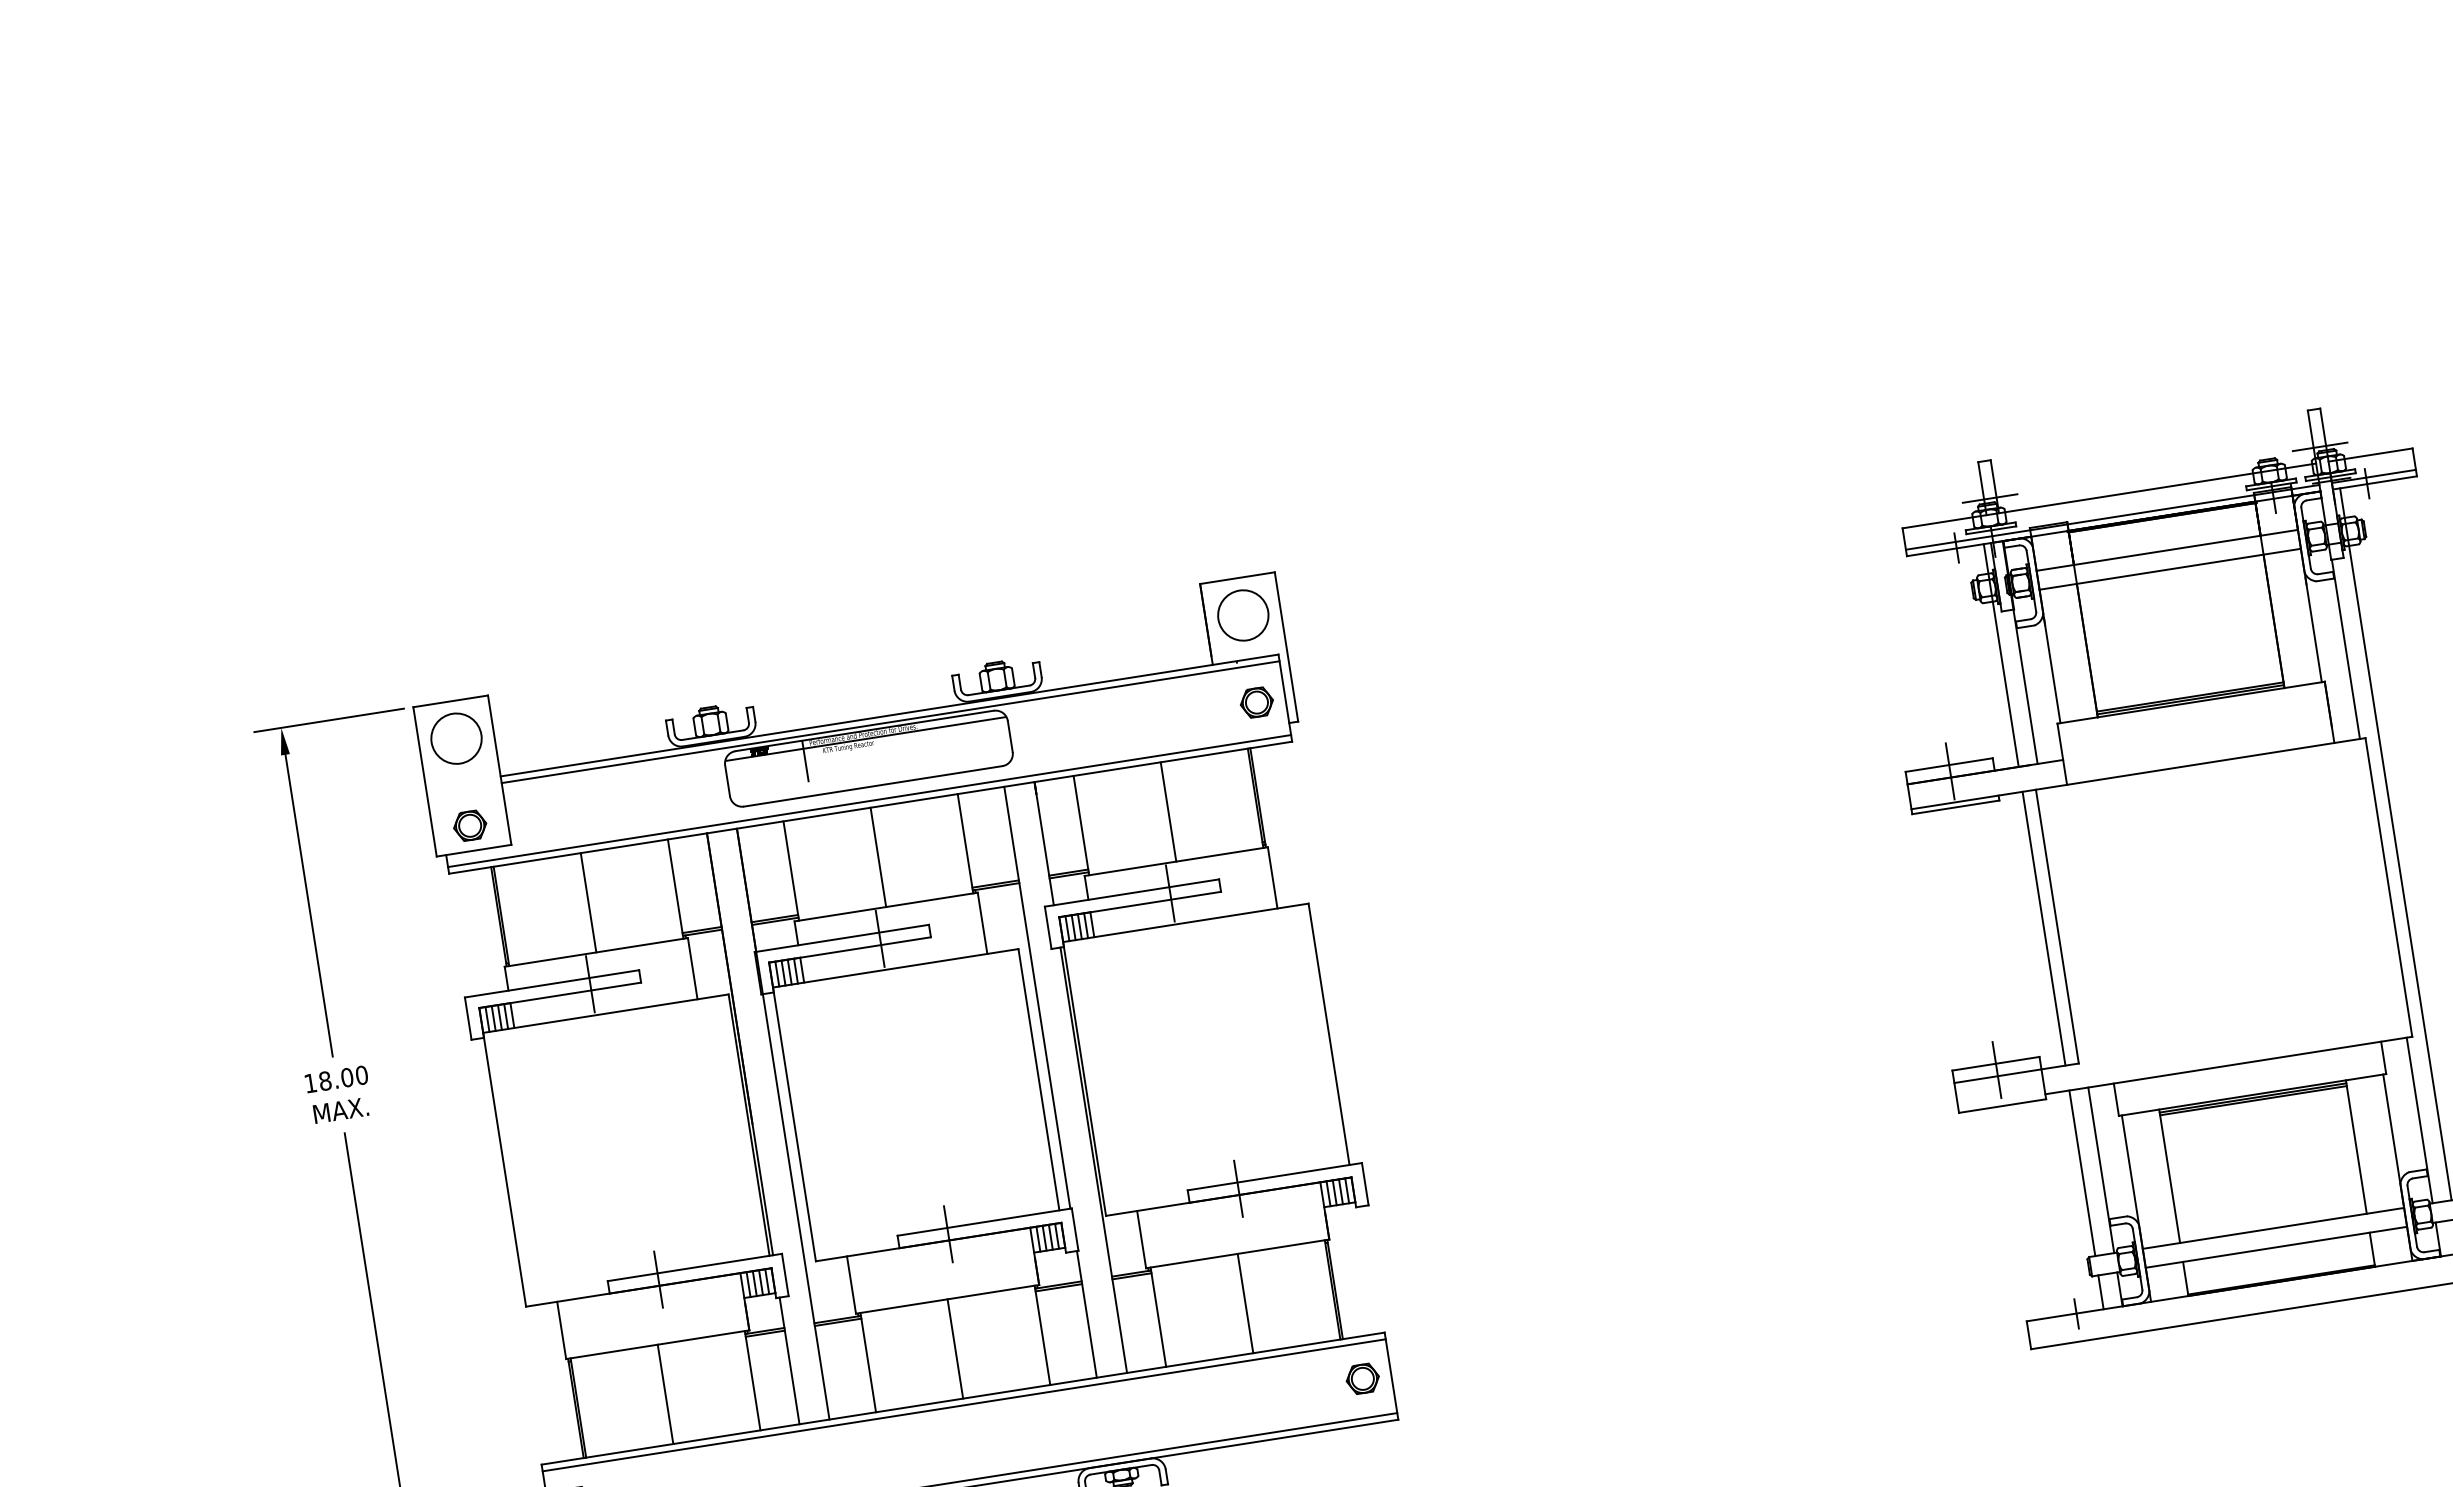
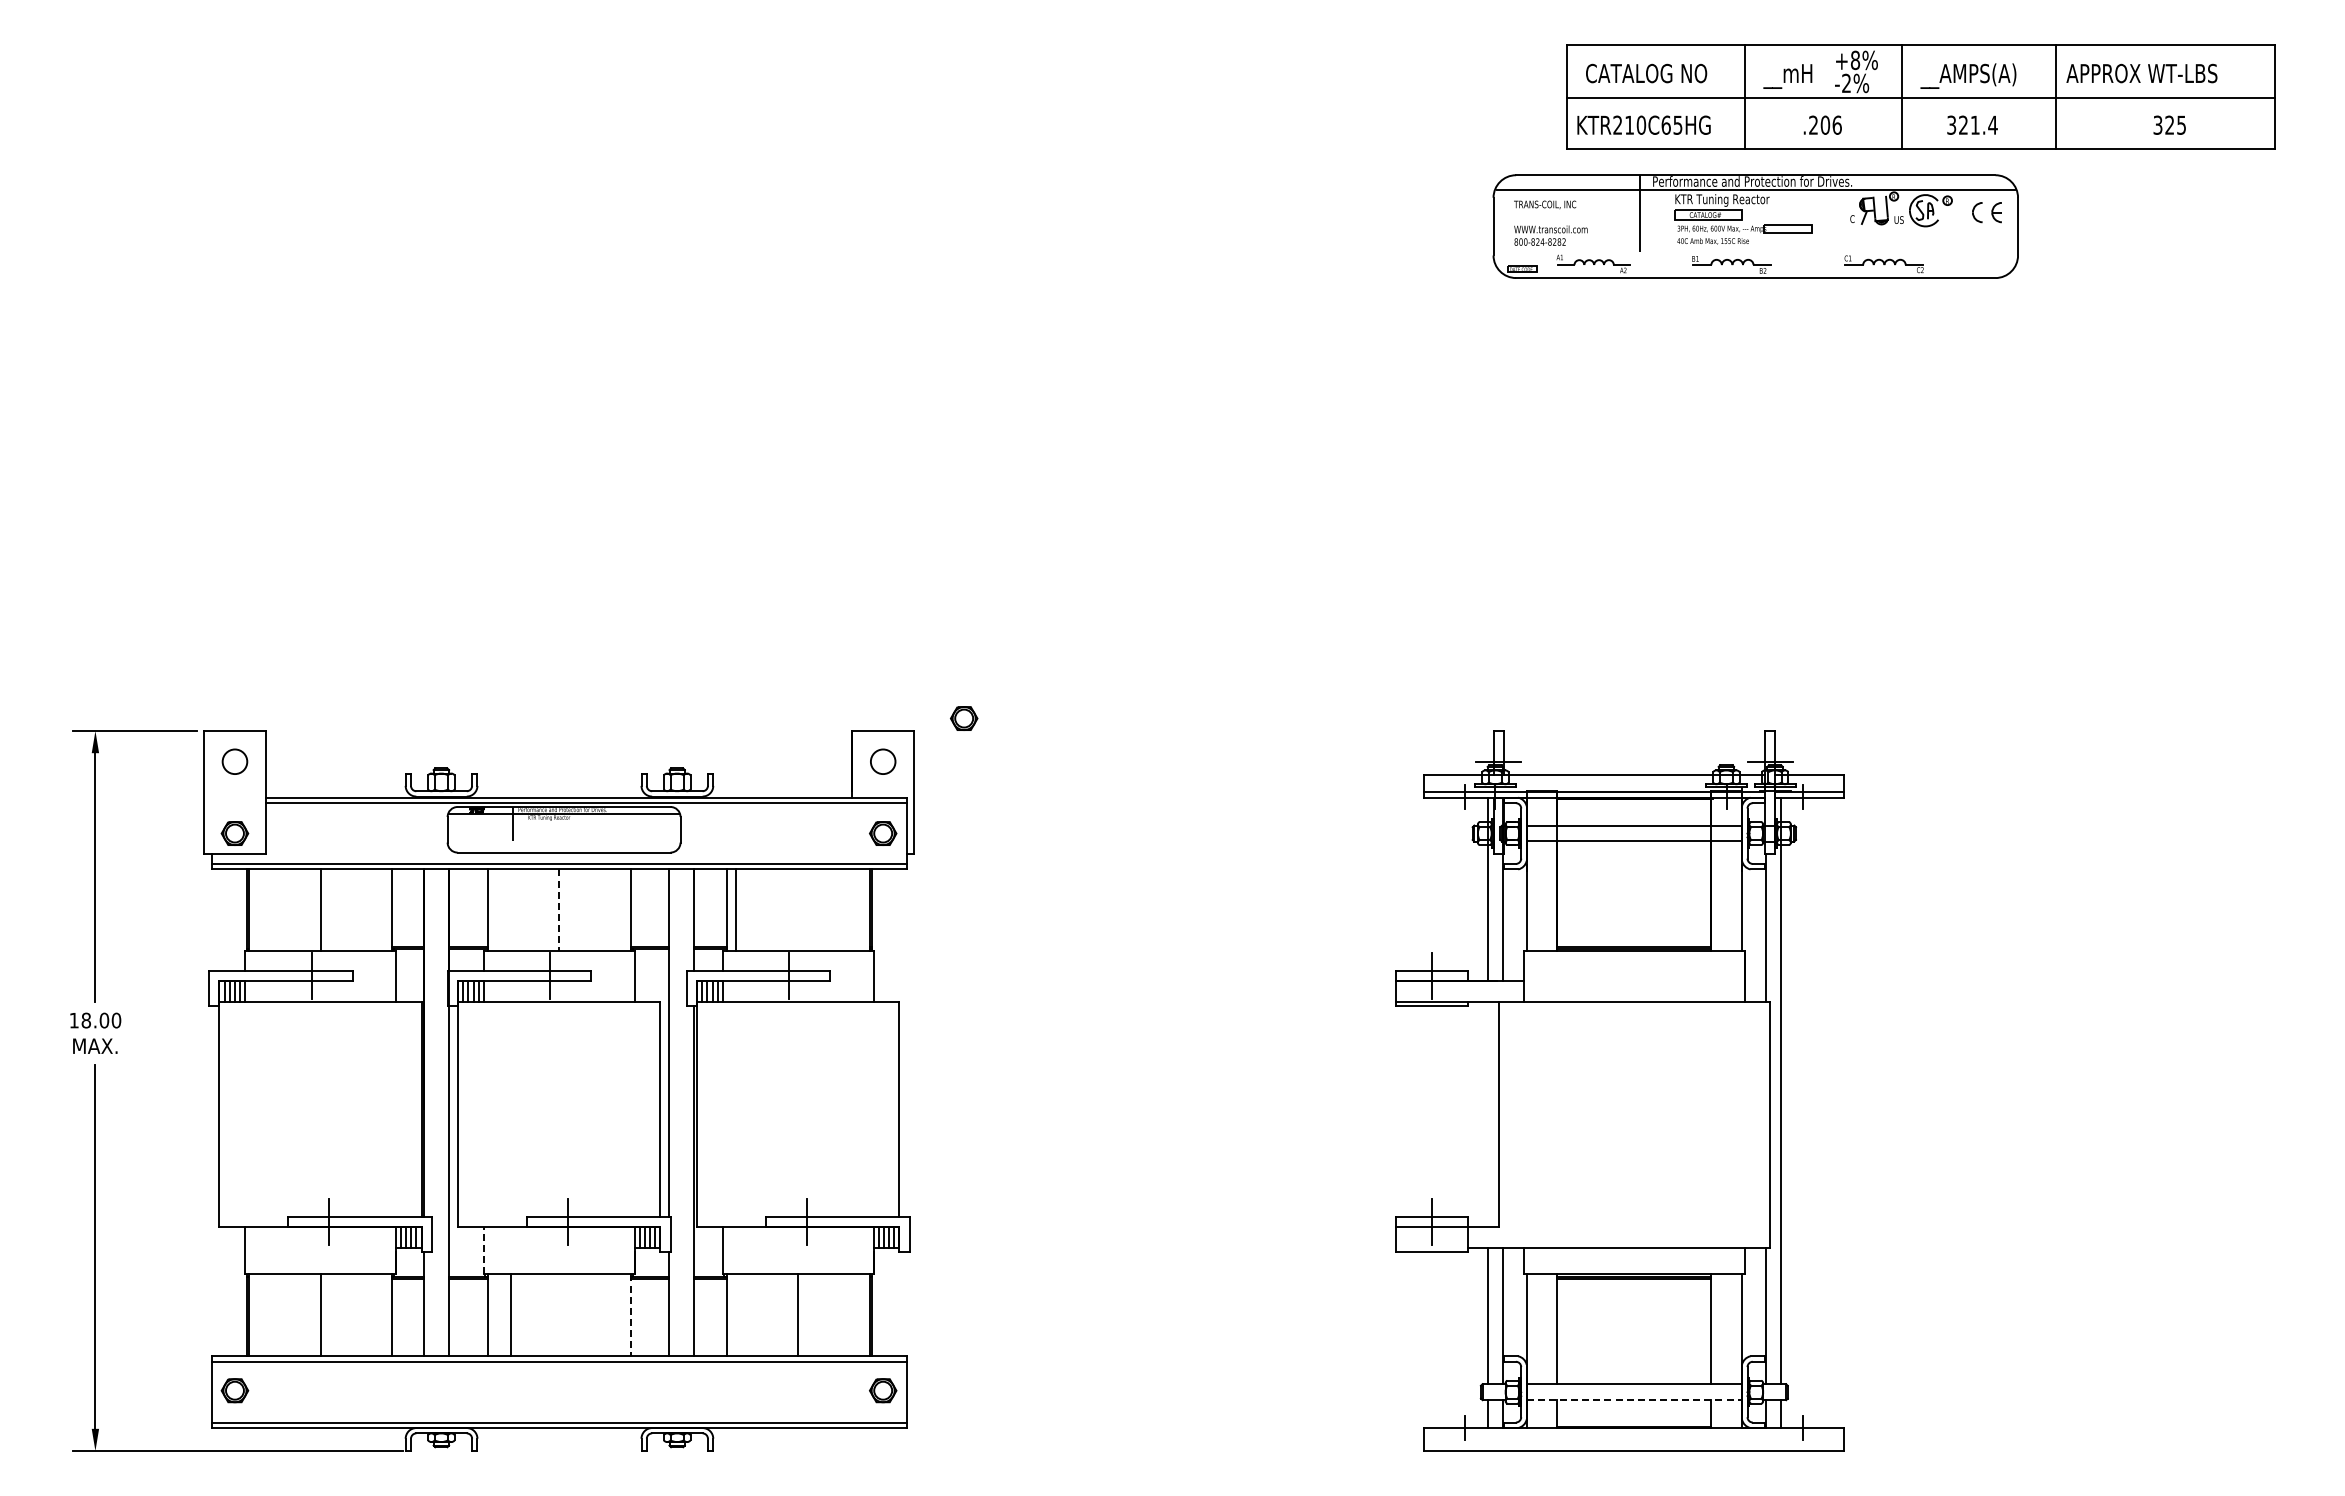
part: (1333, 547) -> (964, 718), added
circle: (1242, 615) -> (882, 761), size x0.6
circle: (455, 738) -> (234, 761), size x0.6
line: (1168, 812) -> (736, 910), moved
line: (878, 857) -> (559, 910), solid -> dashed
line: (2043, 928) -> (1487, 1114), removed
line: (2276, 1246) -> (1634, 1399), solid -> dashed
line: (851, 1284) -> (483, 1250), solid -> dashed
line: (1043, 1335) -> (631, 1315), solid -> dashed
line: (955, 1349) -> (511, 1315), moved

